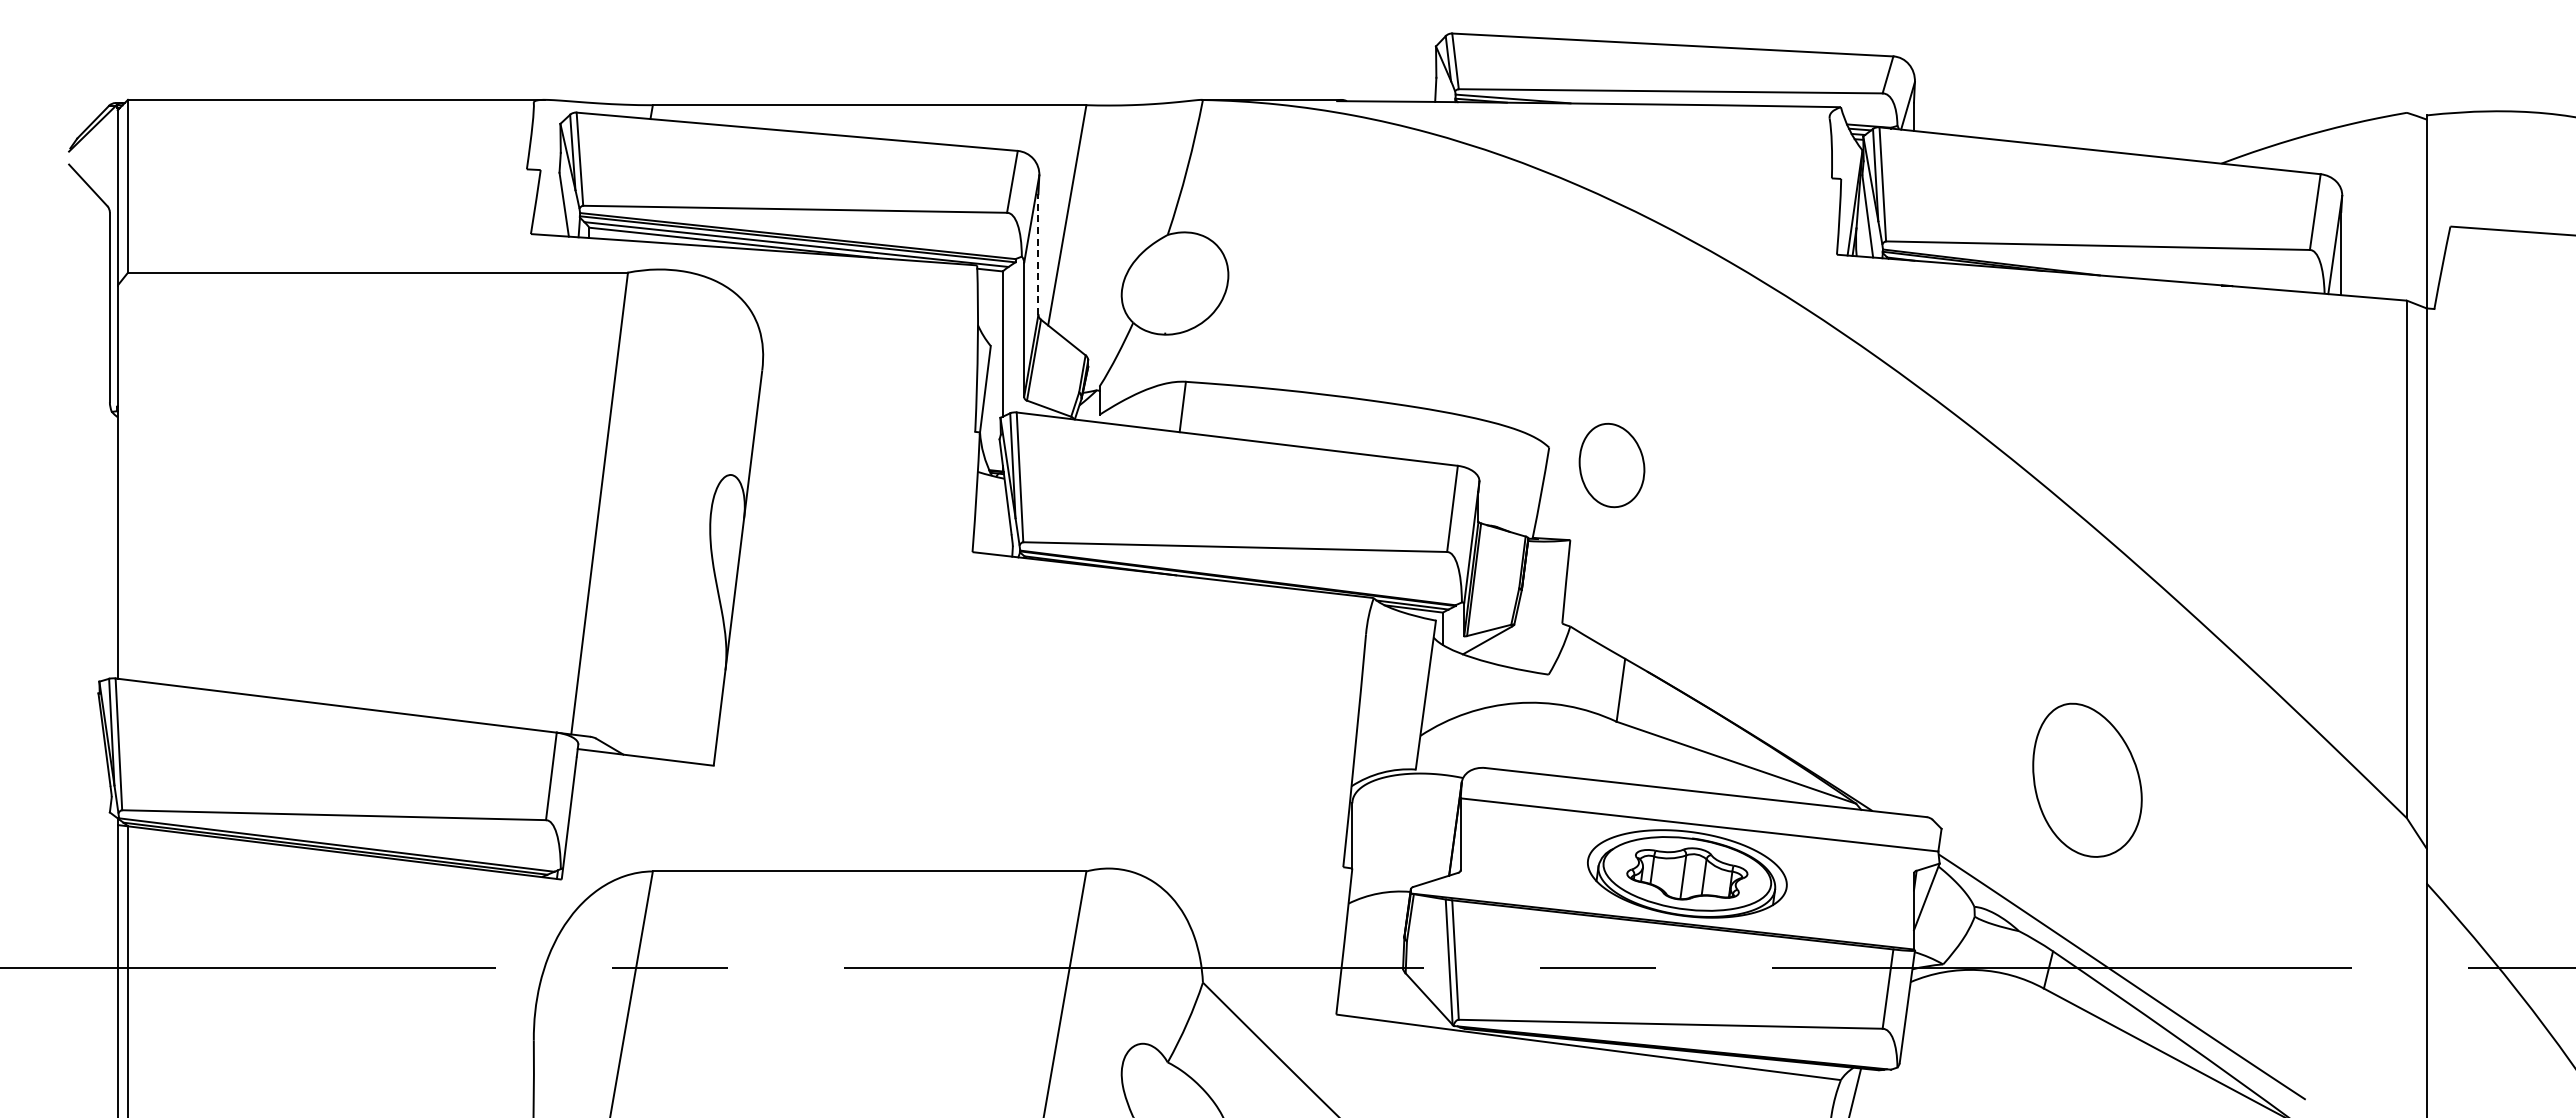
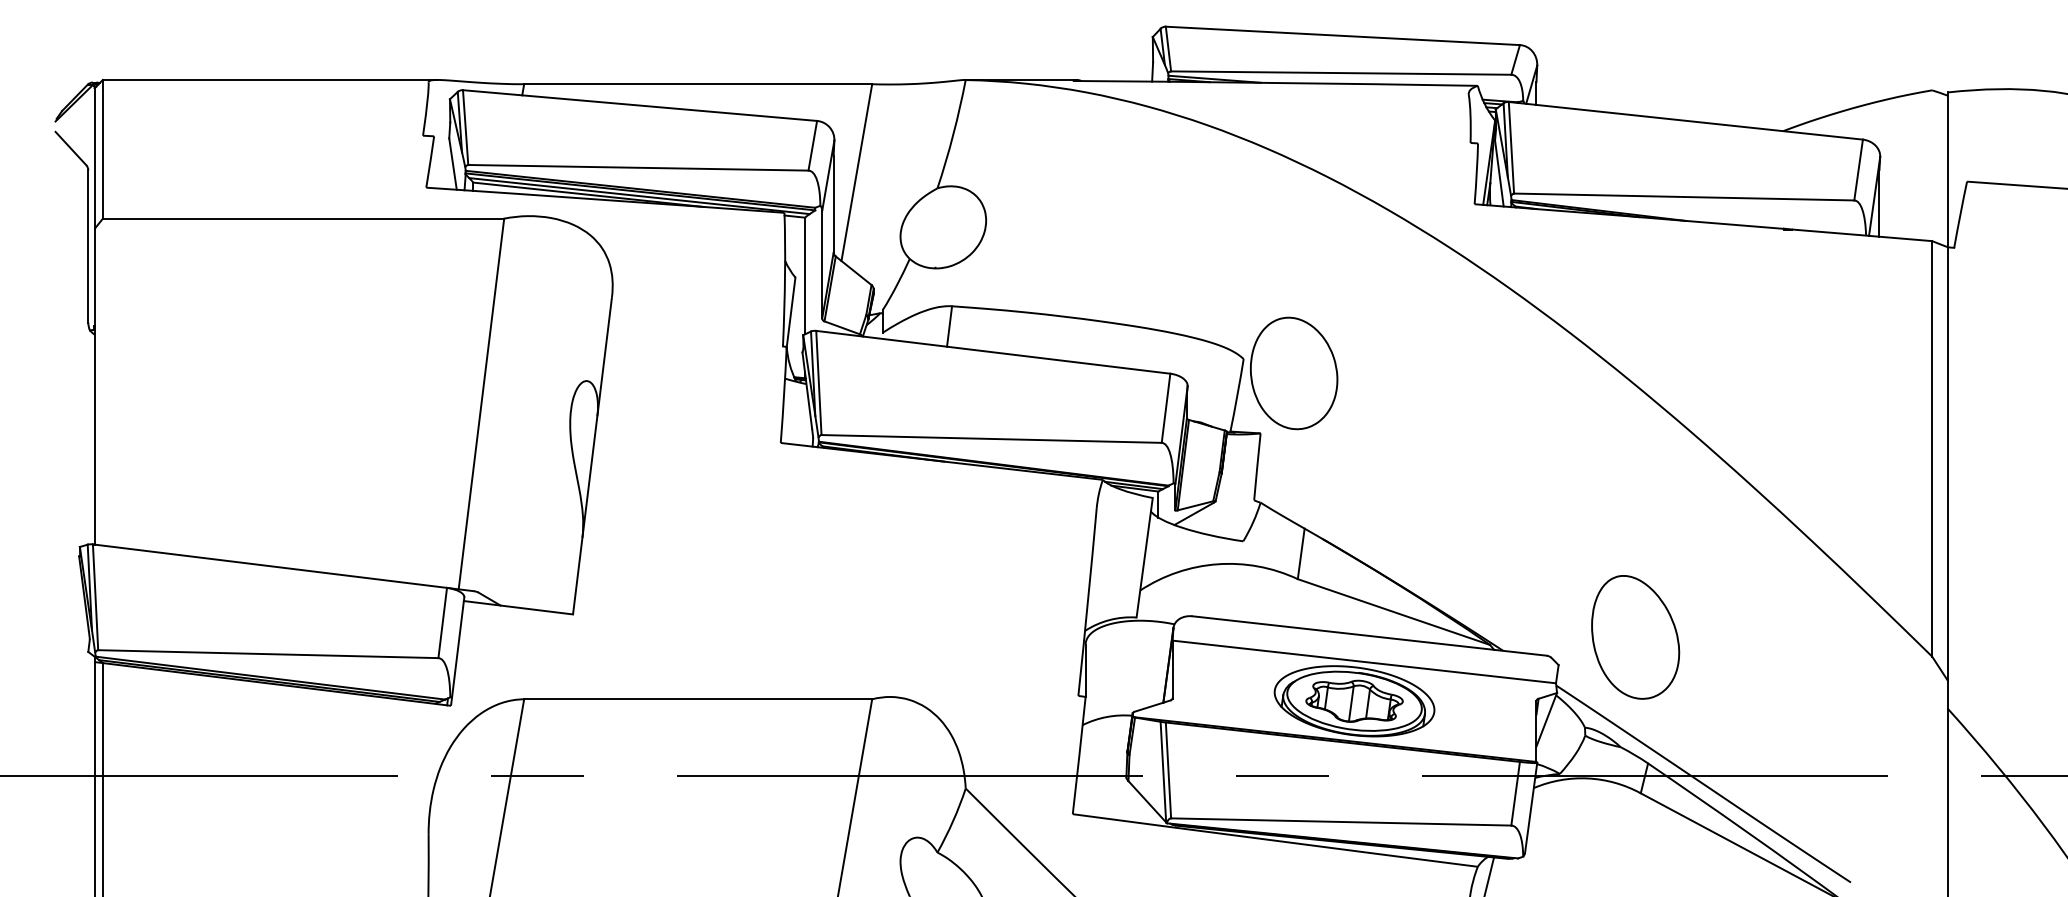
line: (1038, 254) -> (833, 204), dashed -> solid
part: (1611, 465) -> (1293, 373), size x1.67
part: (2087, 779) -> (1635, 636), moved

